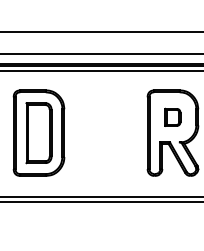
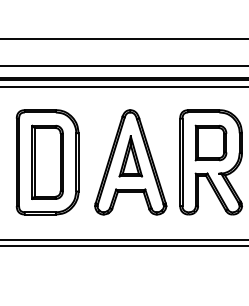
part: (172, 117) -> (210, 143), size x1.67
part: (107, 132) -> (131, 161), added

